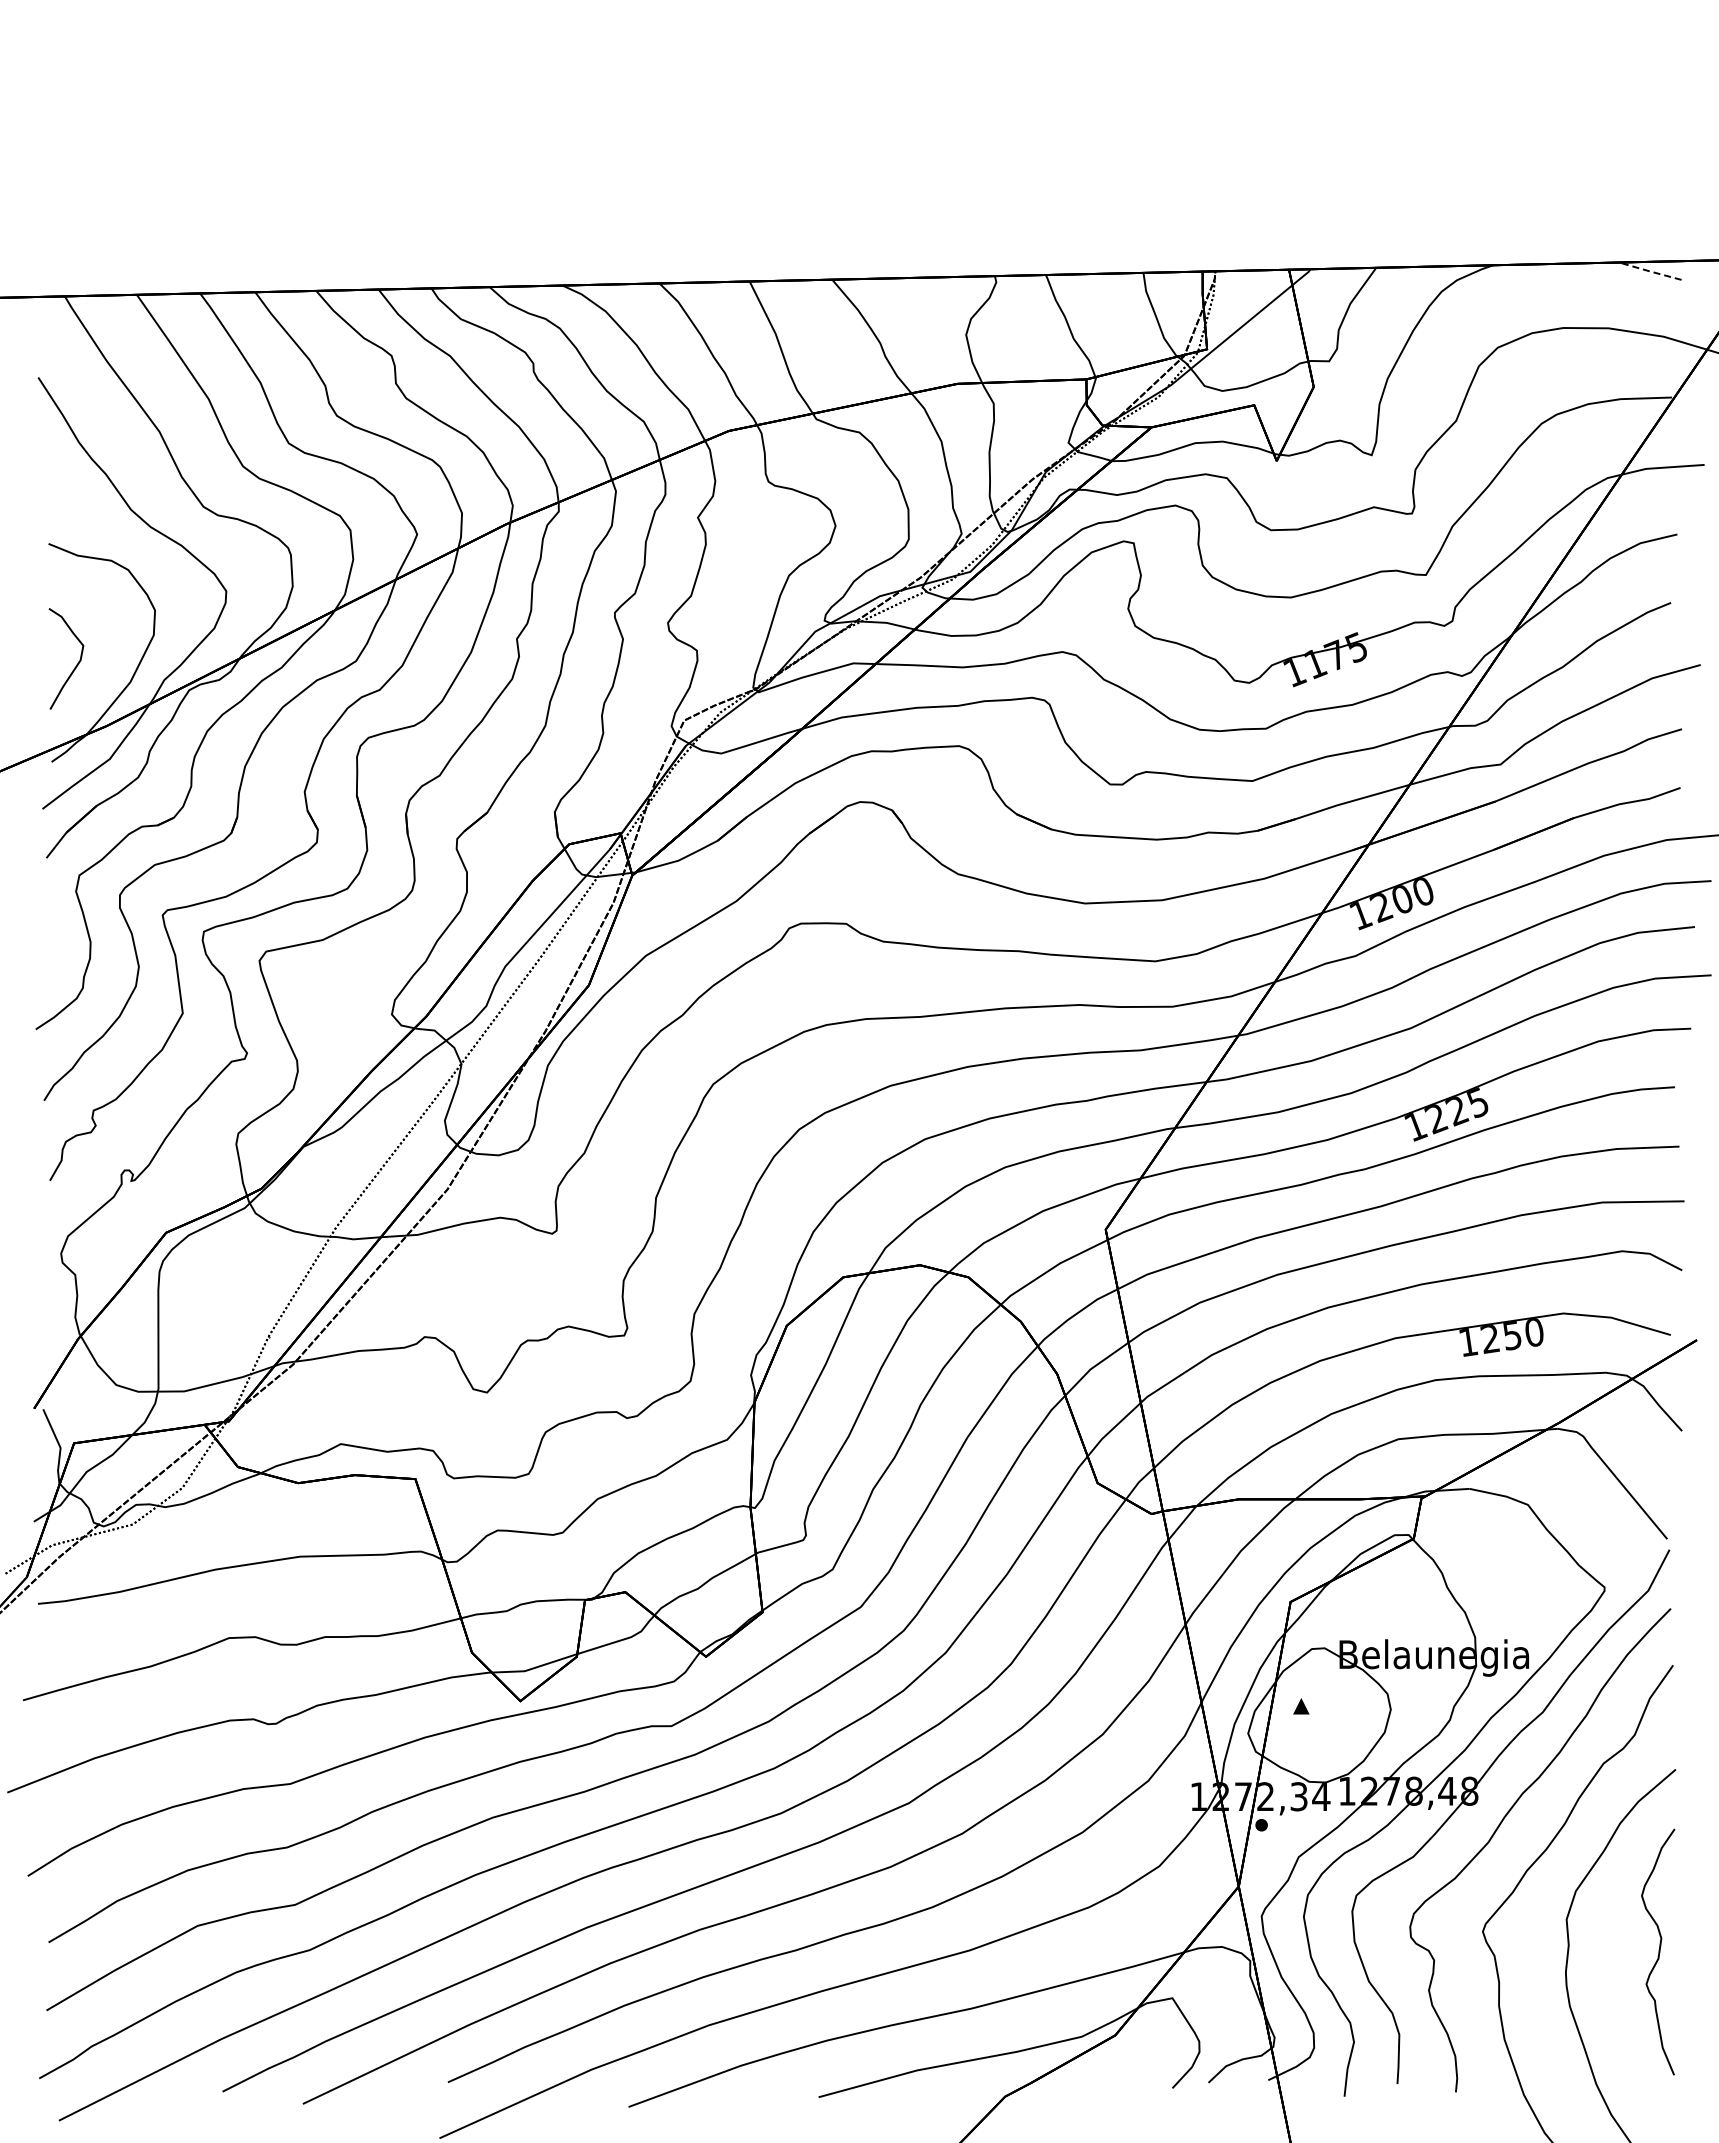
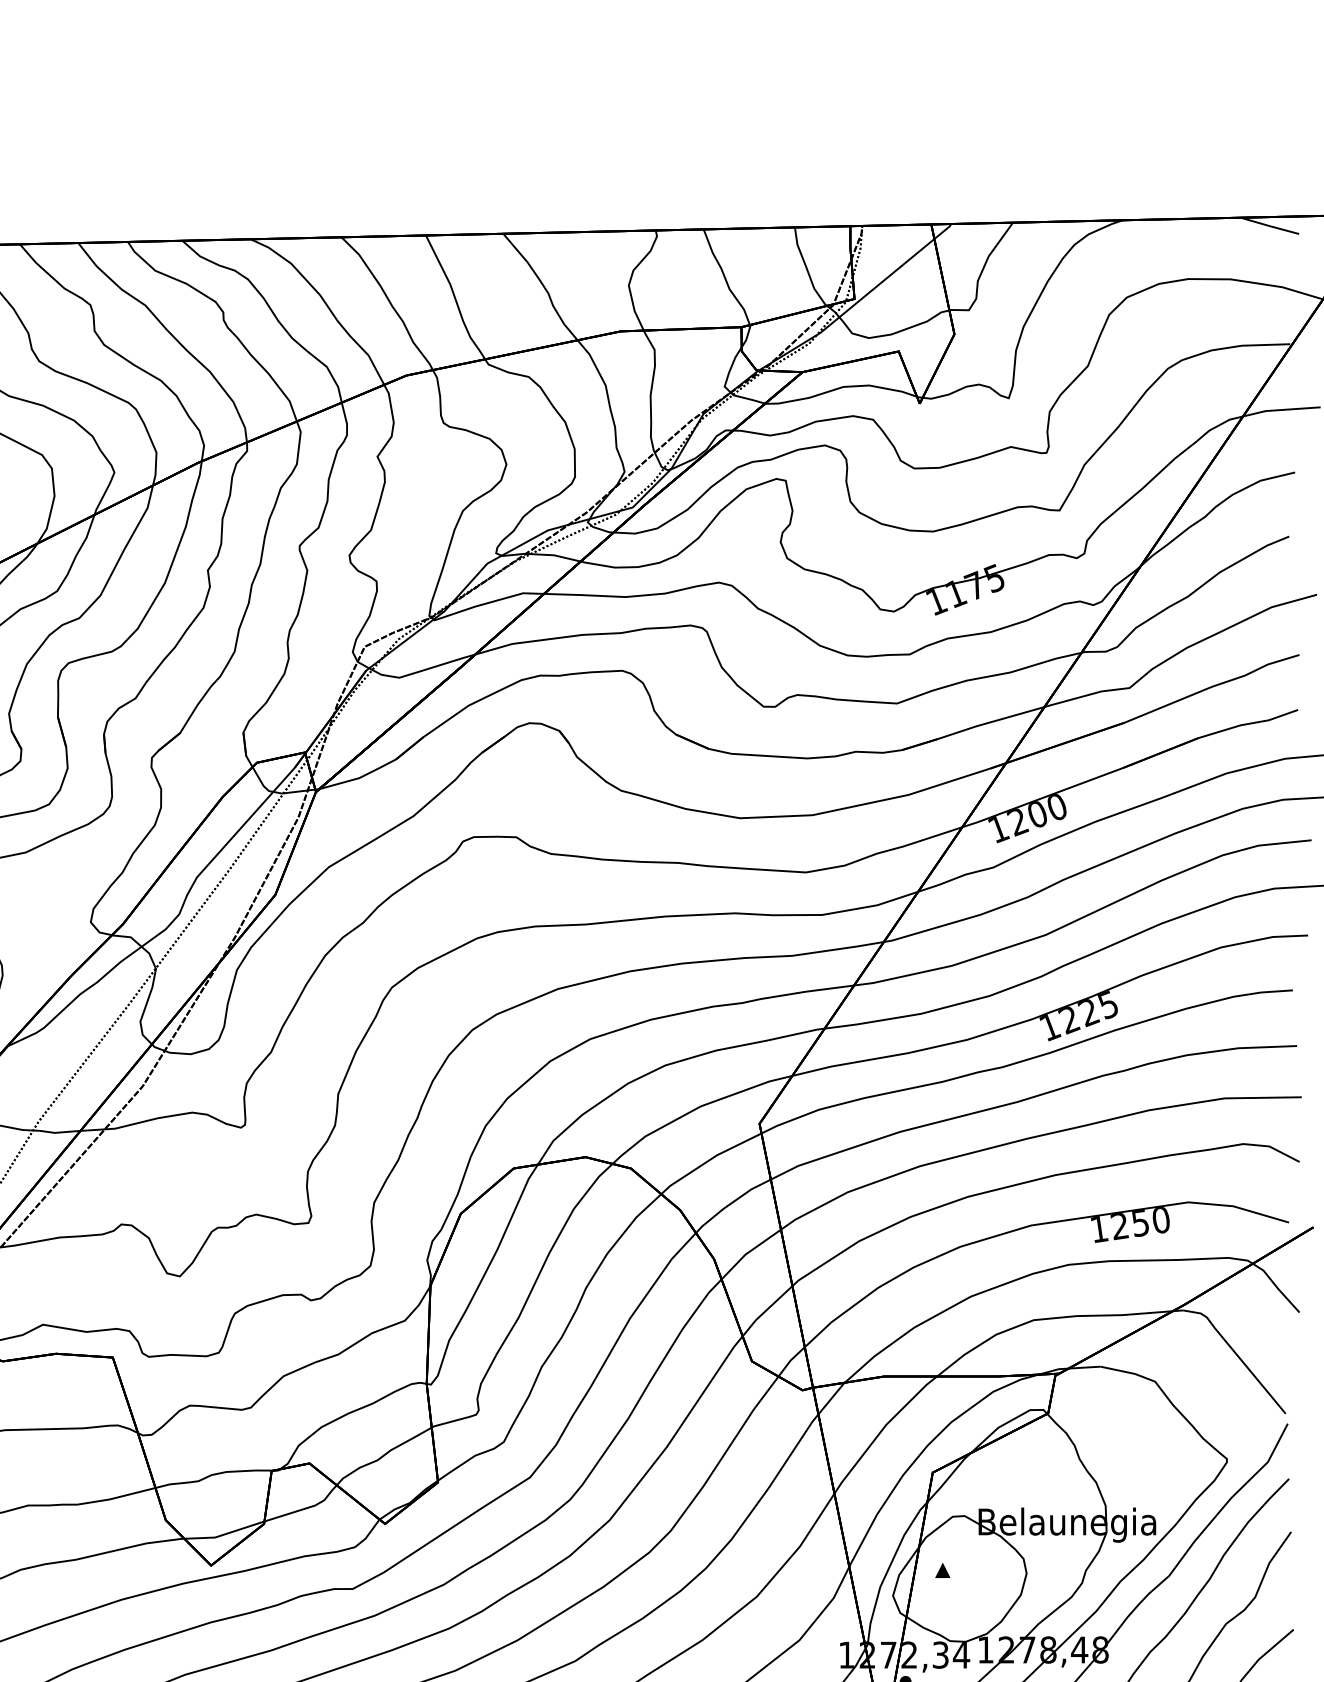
line: (1650, 271) -> (1269, 226), dashed -> solid

